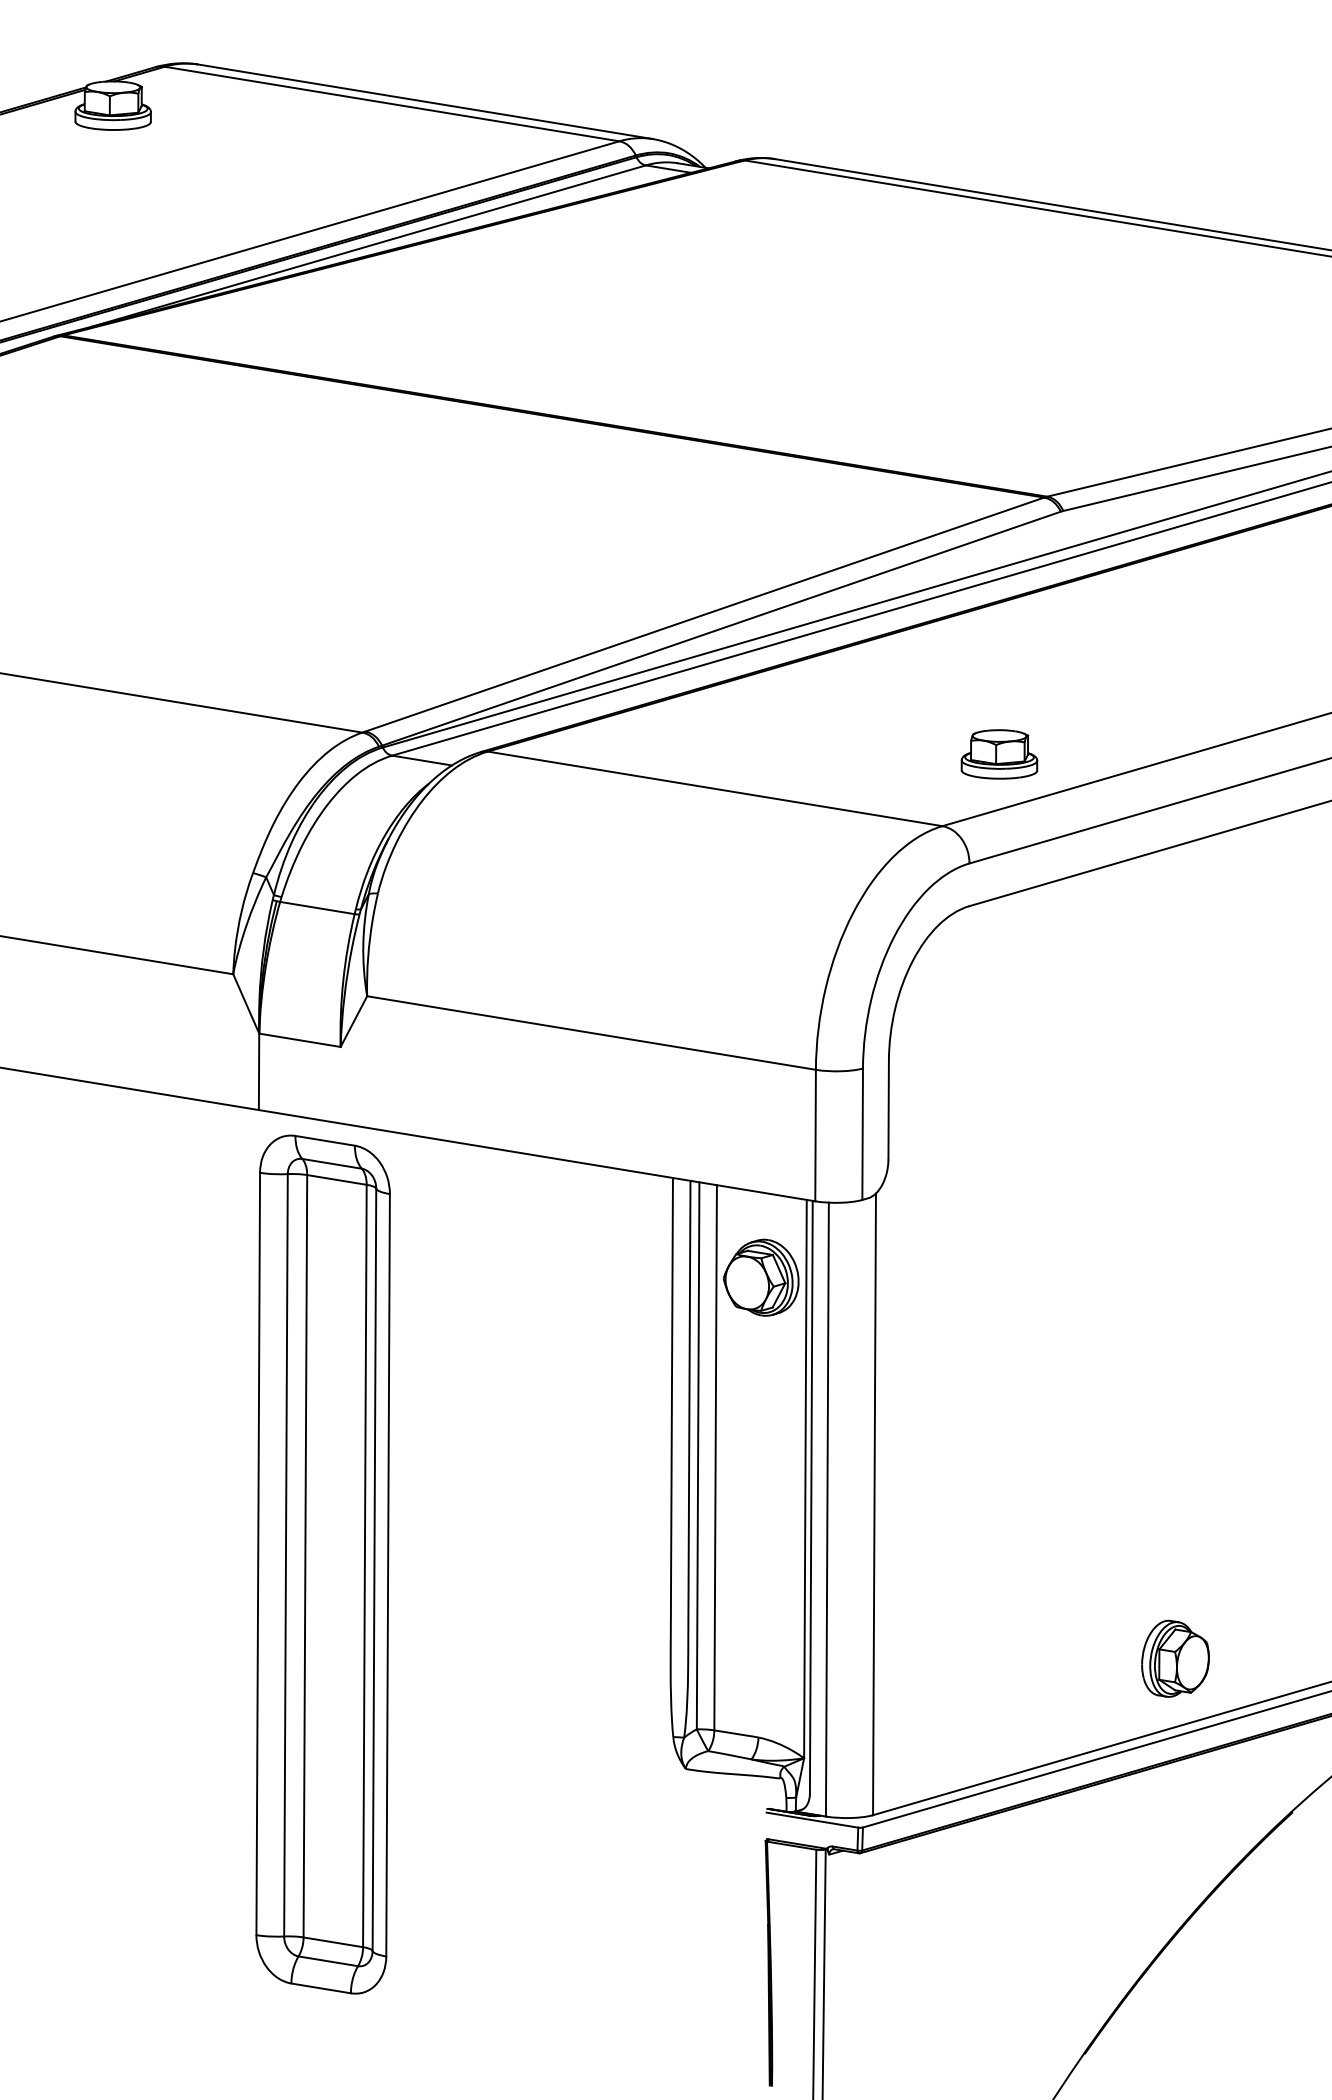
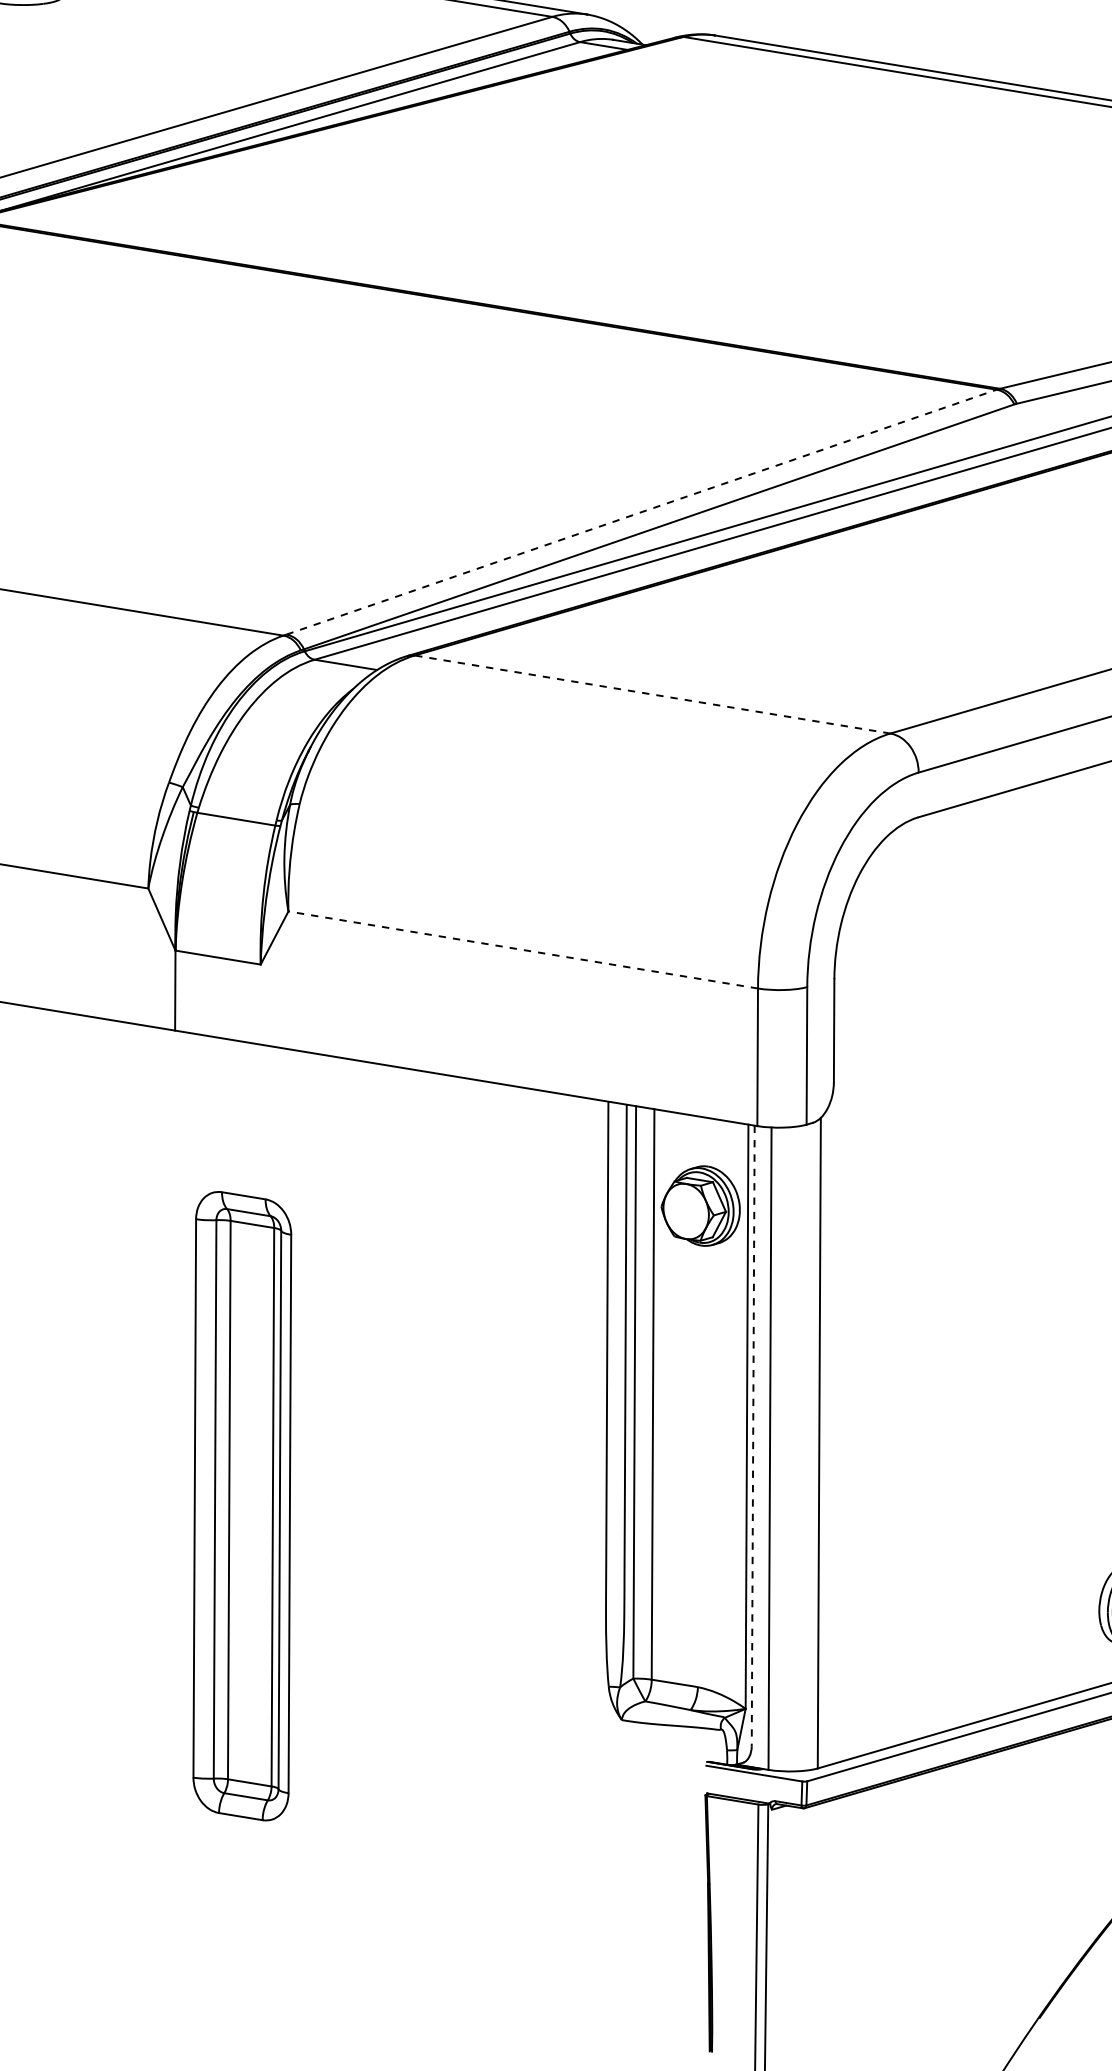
line: (704, 614) -> (641, 512), solid -> dashed
part: (999, 754) -> (950, 658), removed
line: (714, 788) -> (651, 694), solid -> dashed
line: (591, 1032) -> (523, 949), solid -> dashed
line: (811, 1497) -> (753, 1436), solid -> dashed
part: (322, 1564) -> (241, 1506), size x0.7

